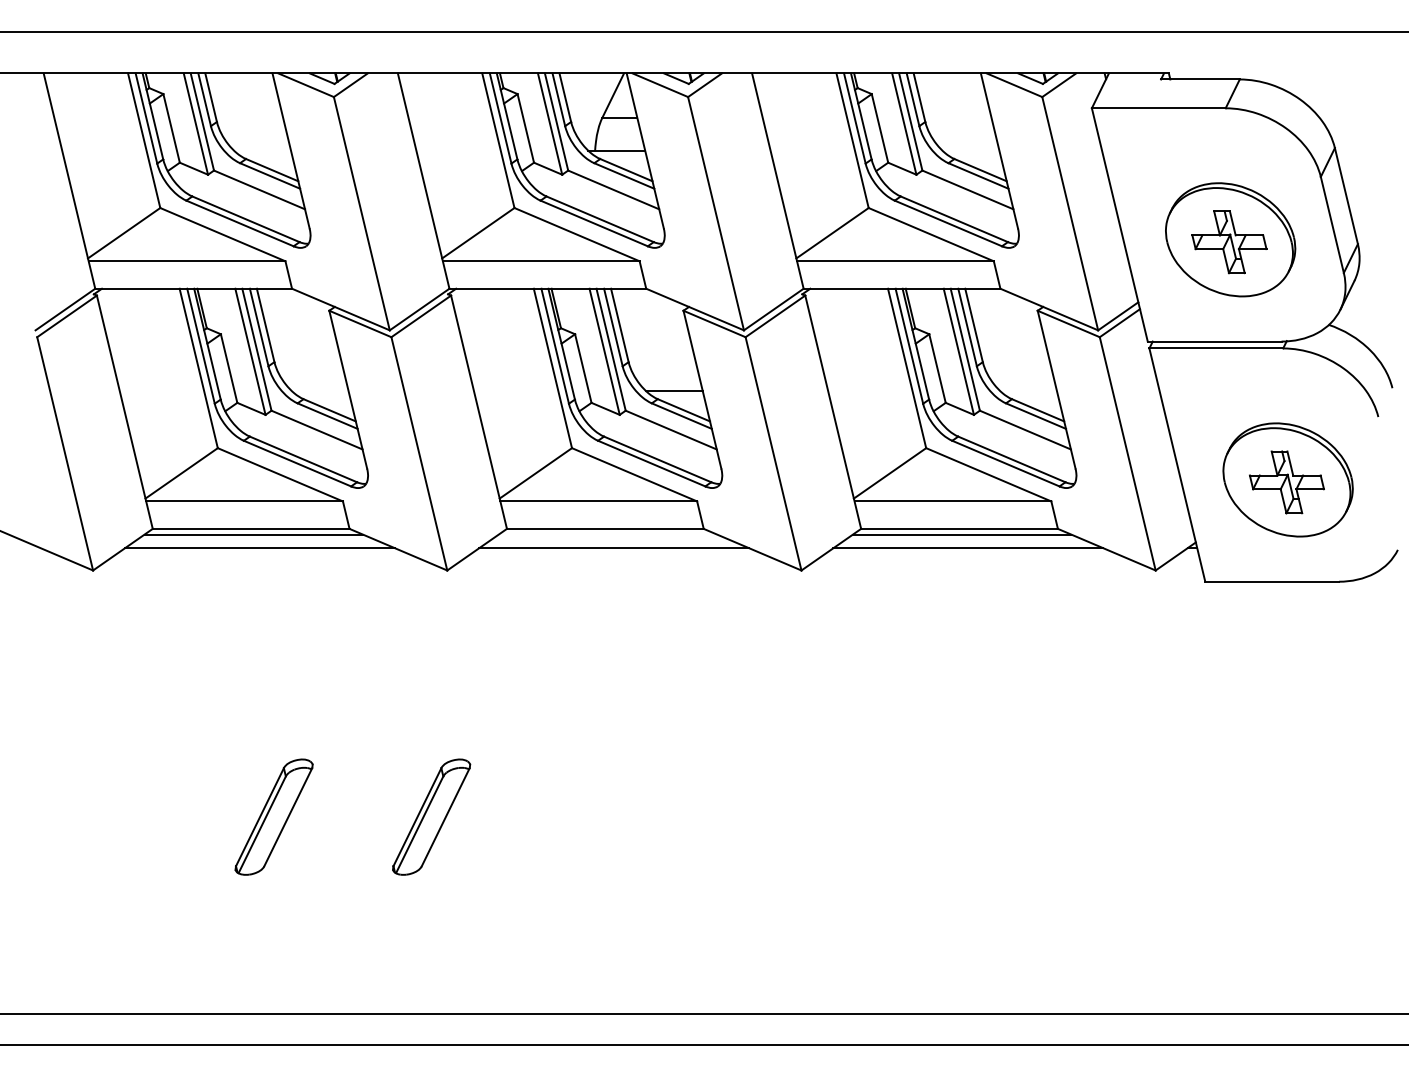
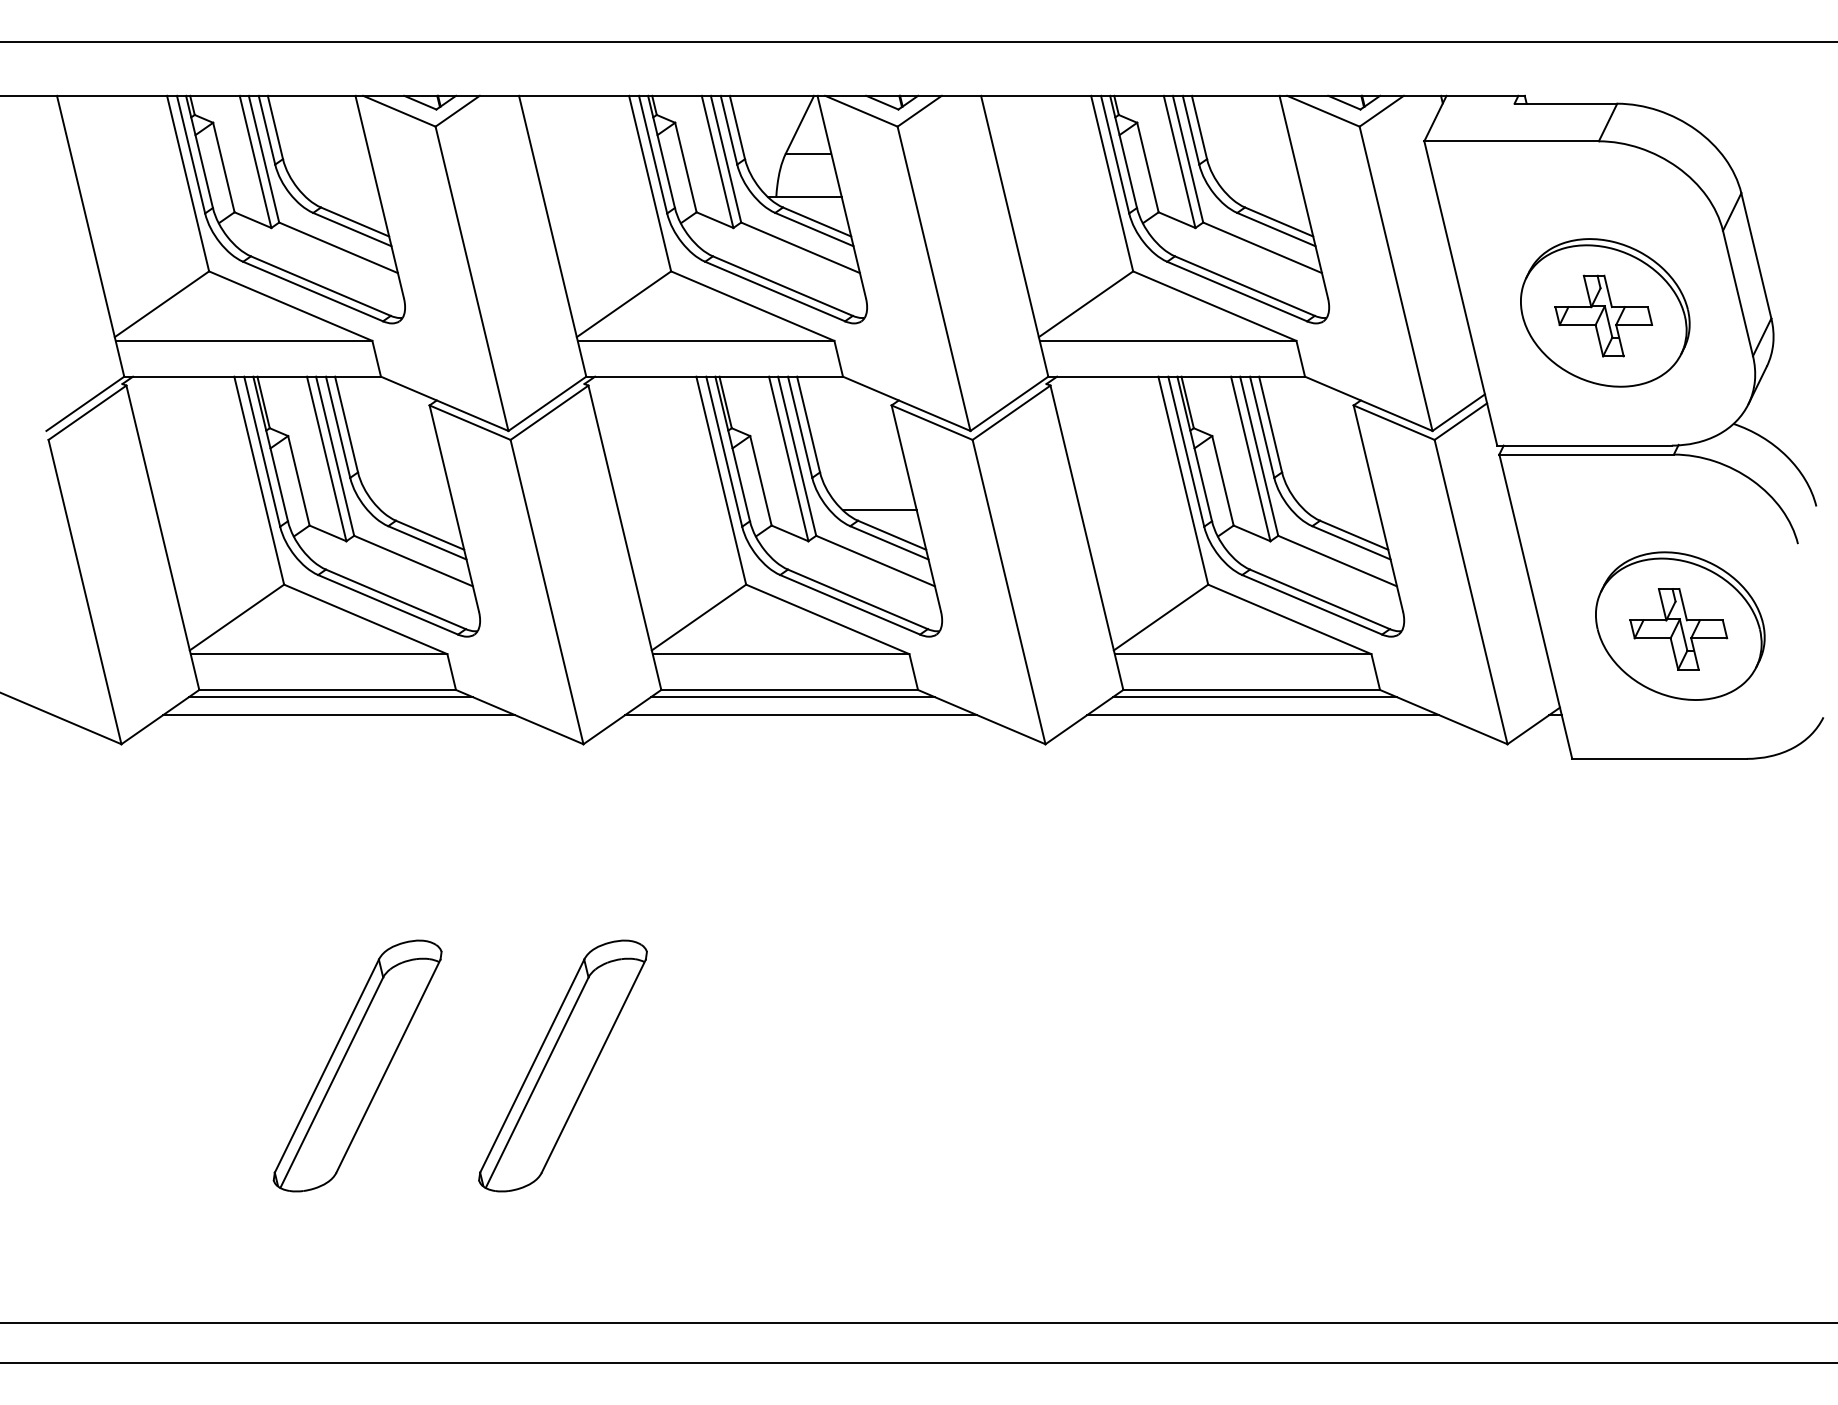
line: (607, 534) -> (792, 697), added
part: (274, 816) -> (357, 1065), size x1.67
part: (431, 816) -> (562, 1065), size x1.67

